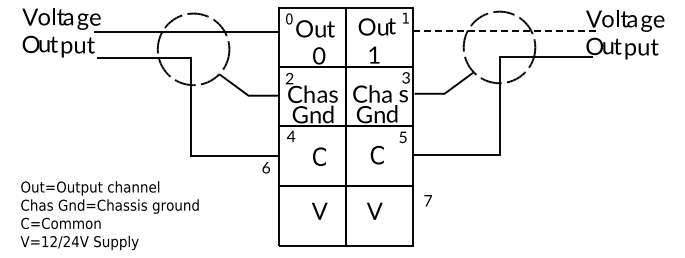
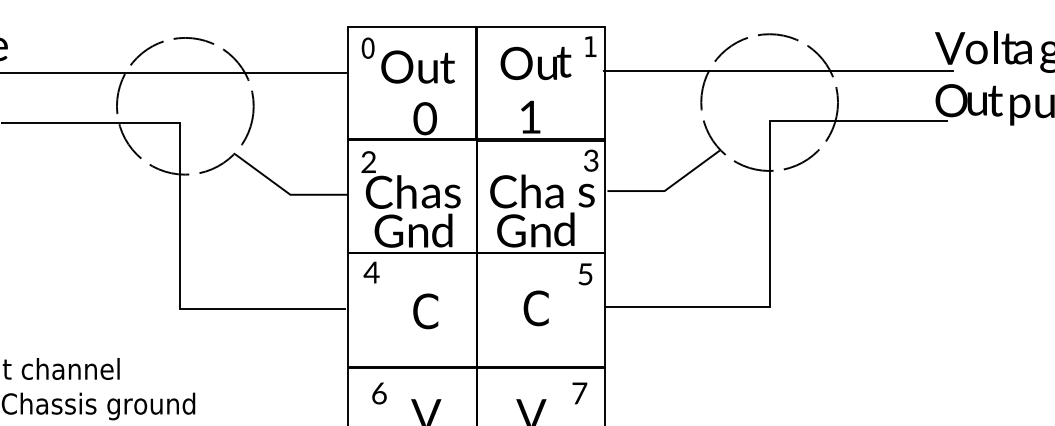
line: (504, 30) -> (779, 70), dashed -> solid
text: (265, 167) -> (378, 392), moved
text: (427, 200) -> (578, 392), moved

